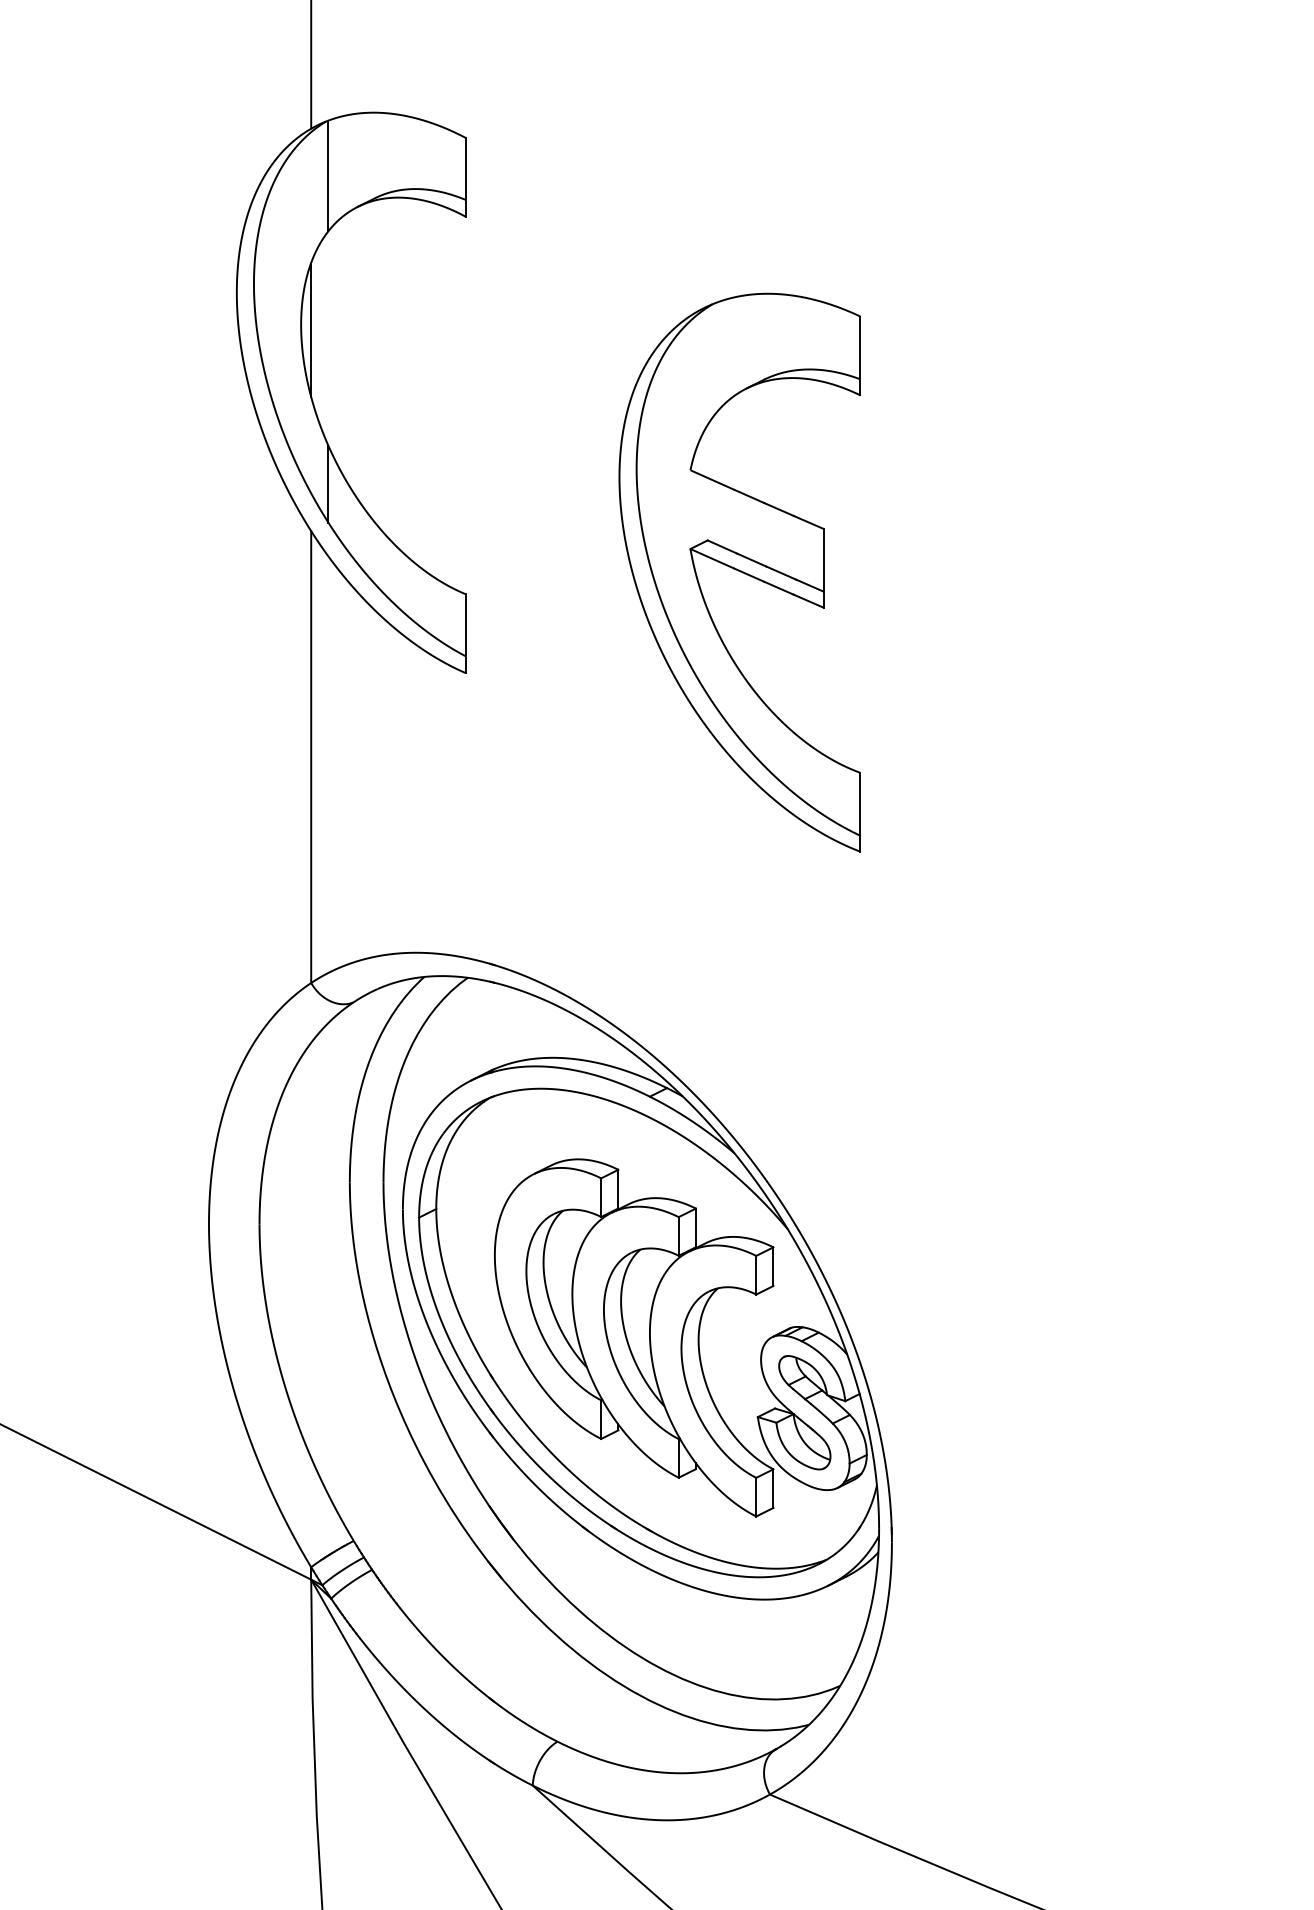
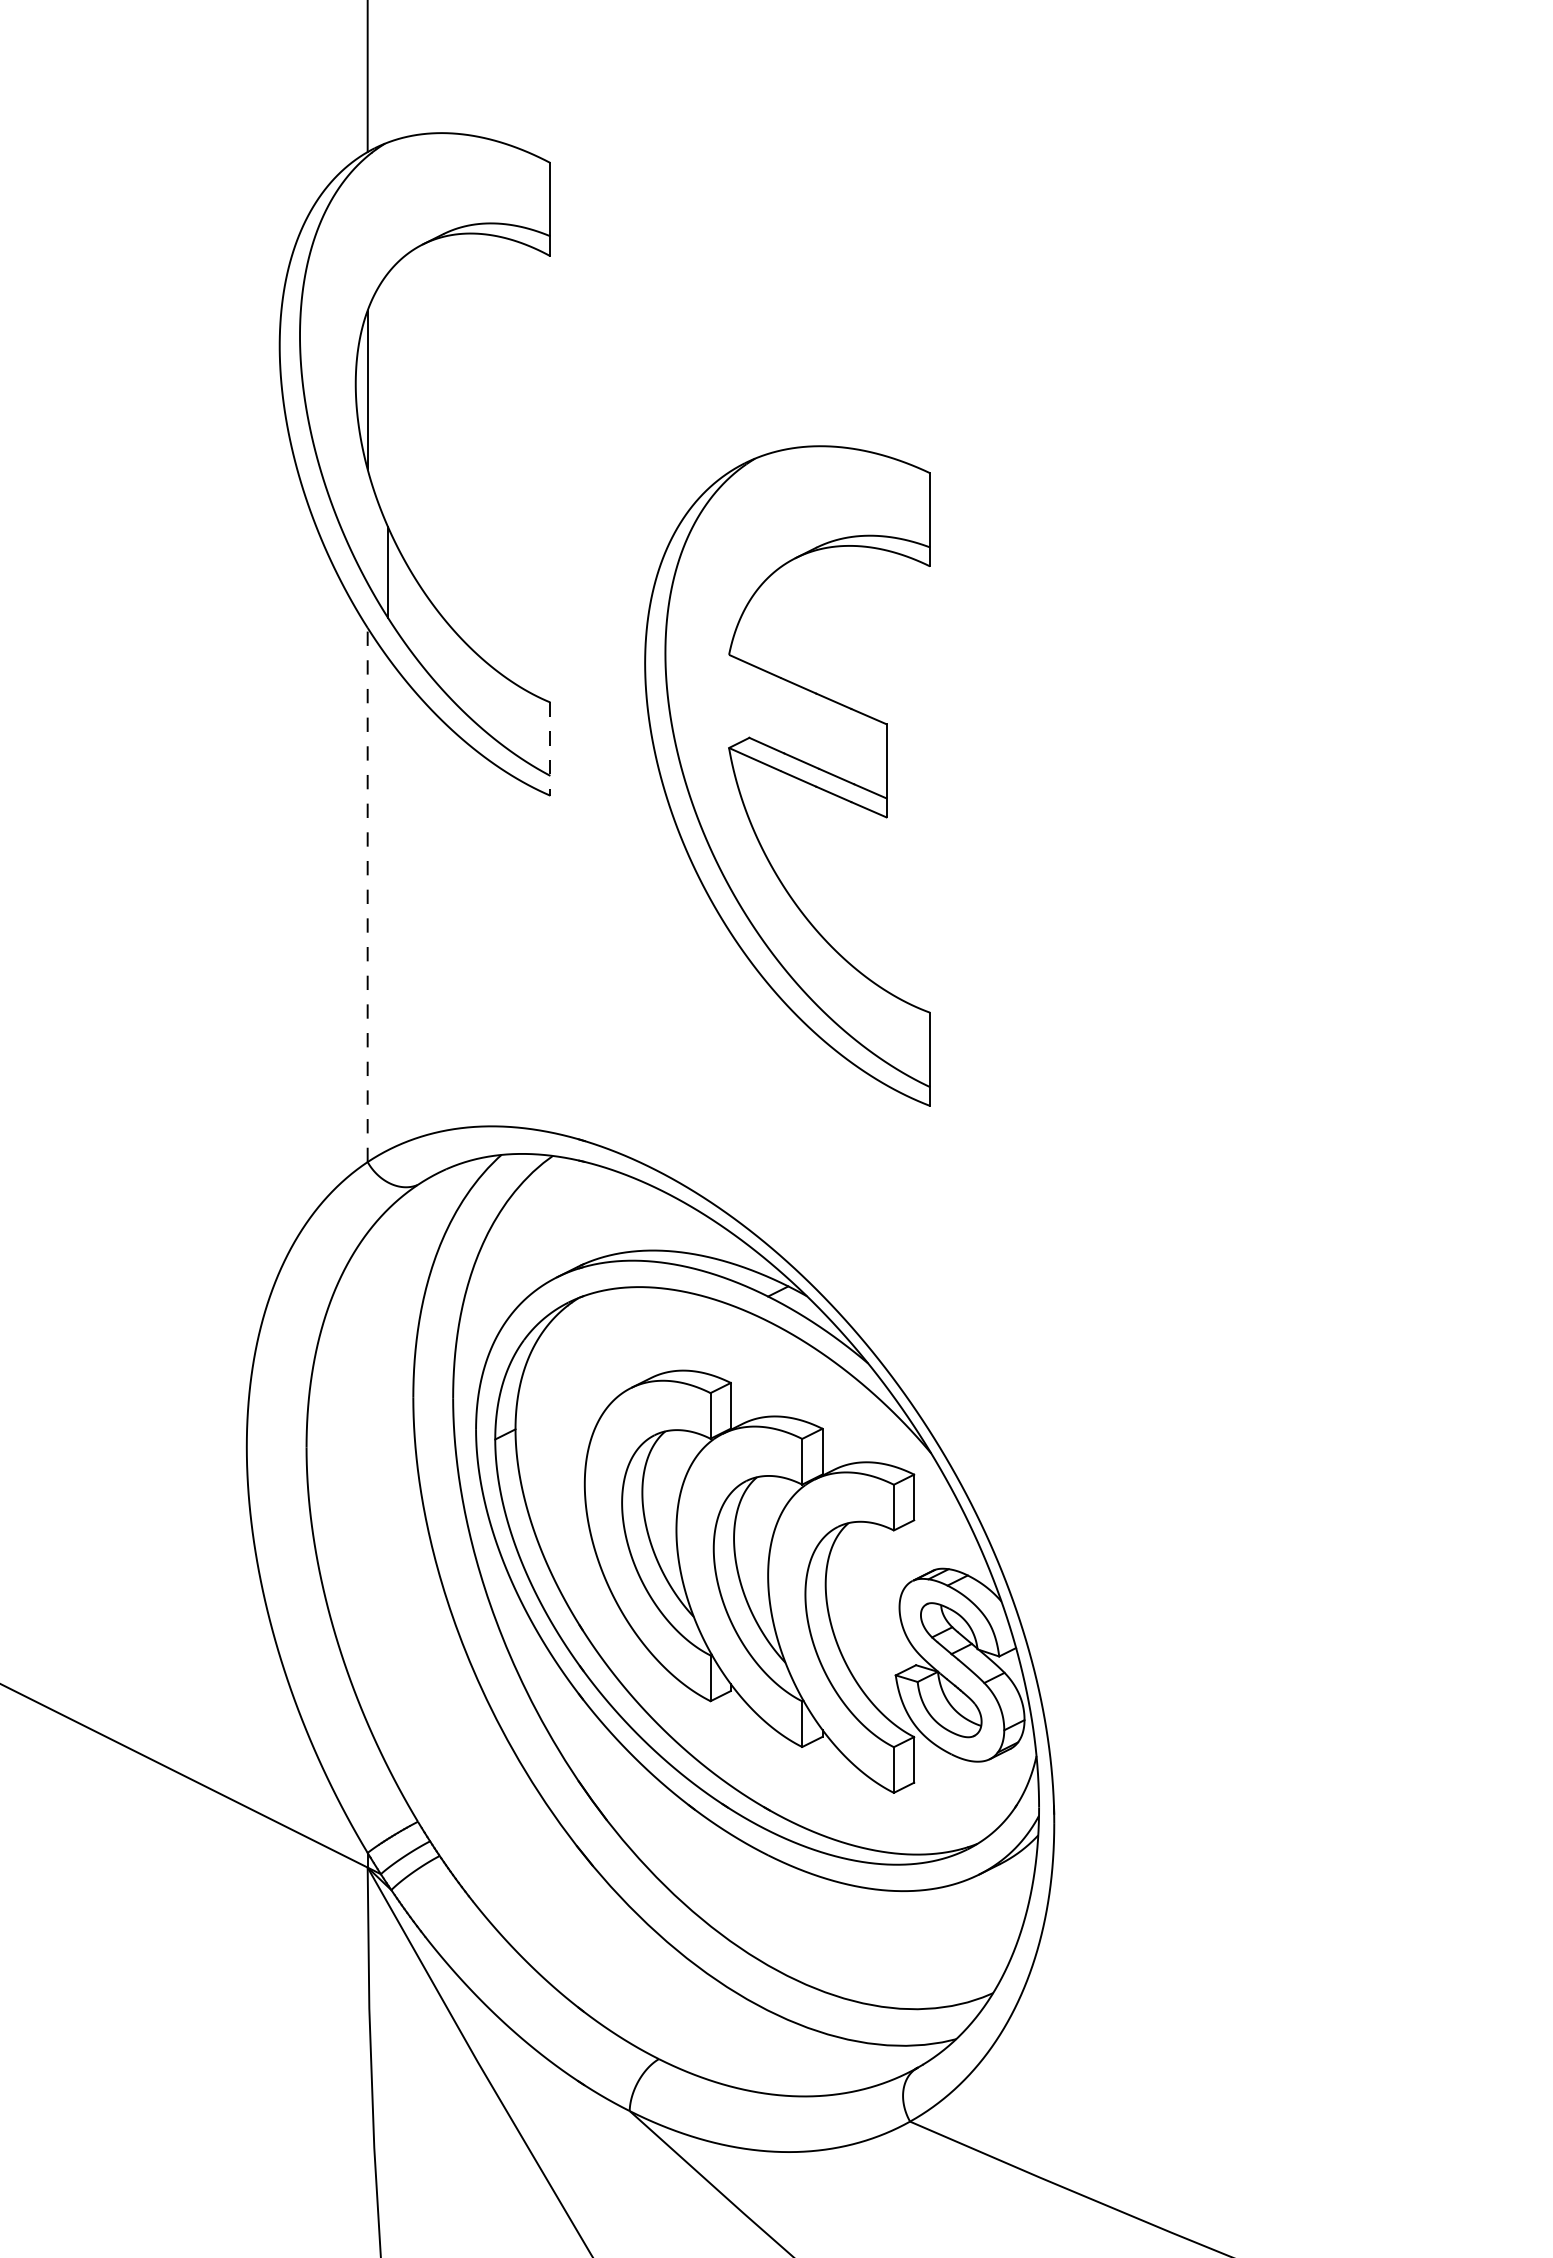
line: (327, 175) -> (387, 207), removed
part: (739, 572) -> (787, 775), moved
line: (465, 634) -> (550, 749), solid -> dashed
line: (311, 756) -> (367, 894), solid -> dashed

